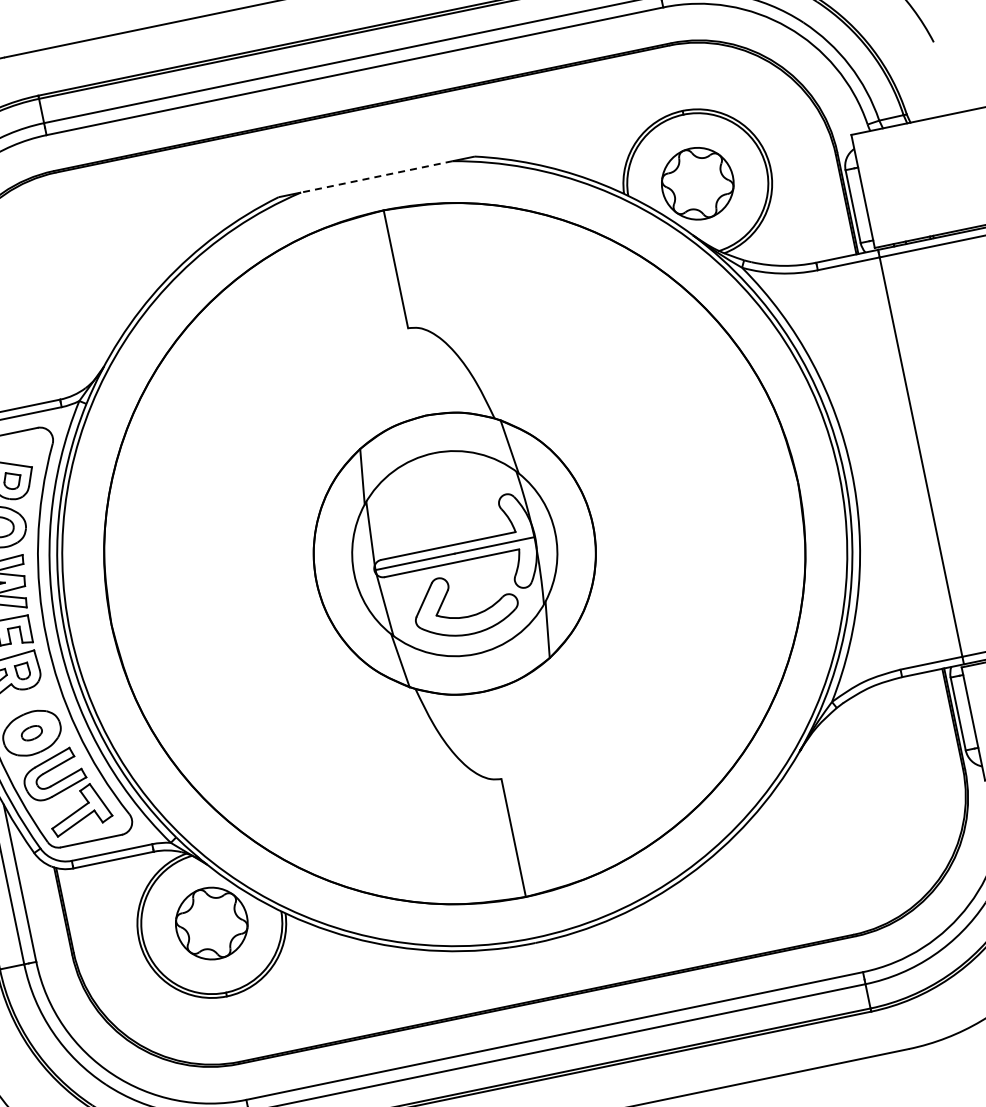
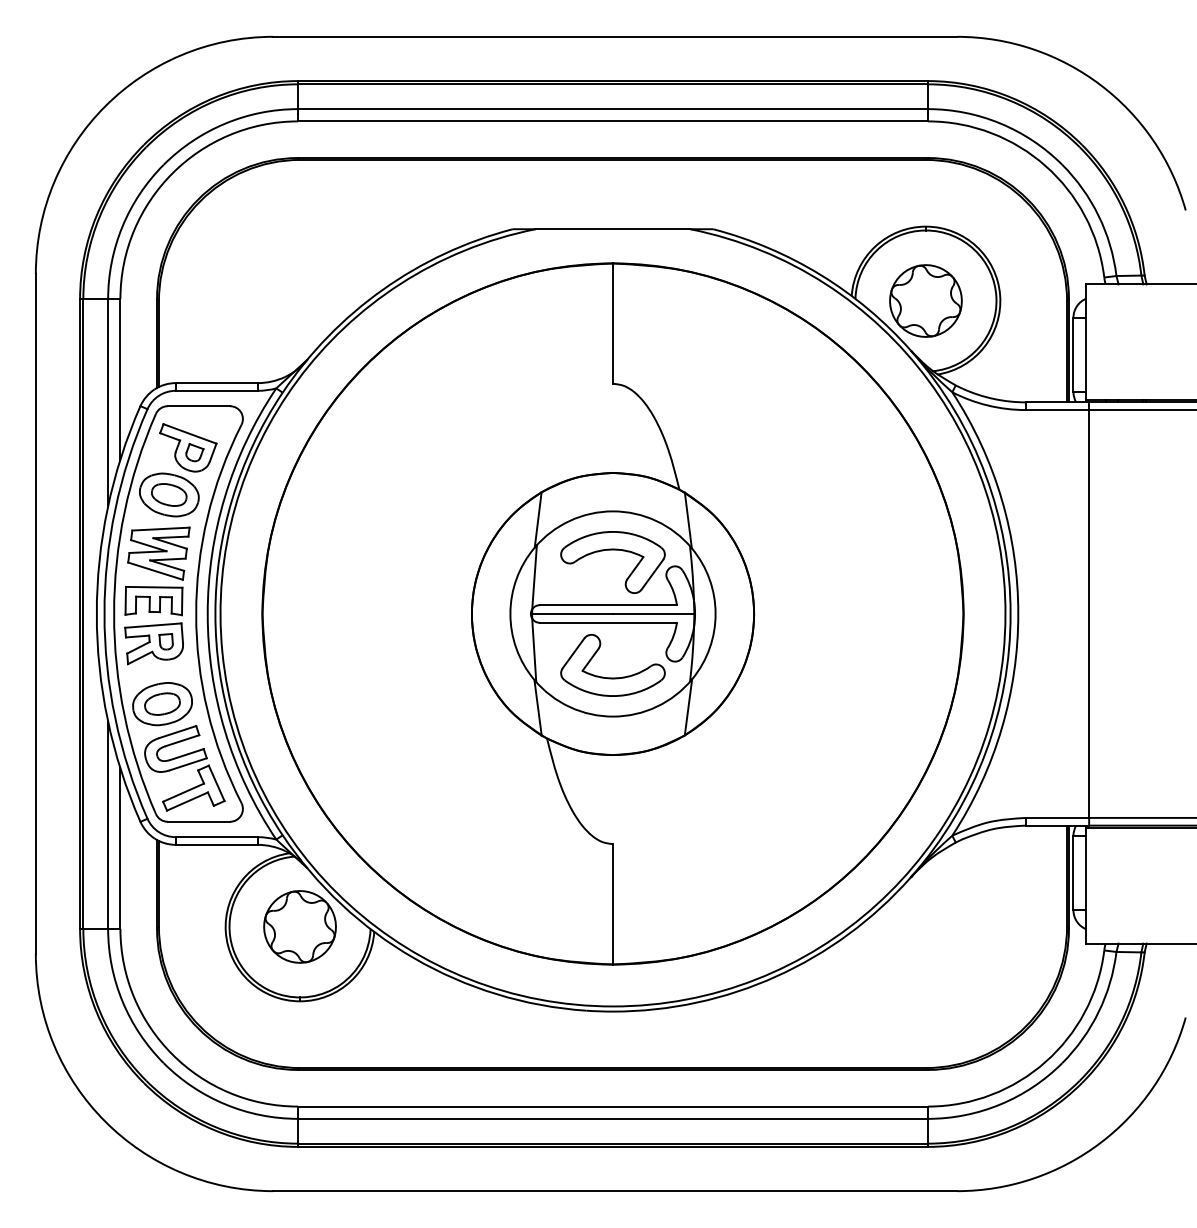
line: (376, 177) -> (612, 229), dashed -> solid
part: (441, 491) -> (612, 550), added
part: (31, 732) -> (162, 703), size x1.67

